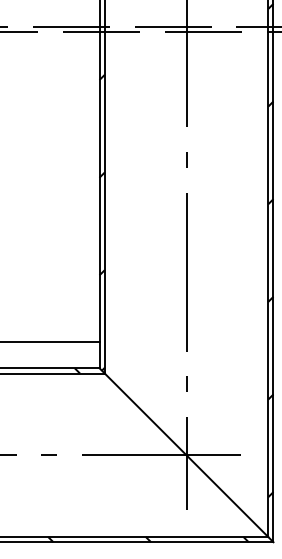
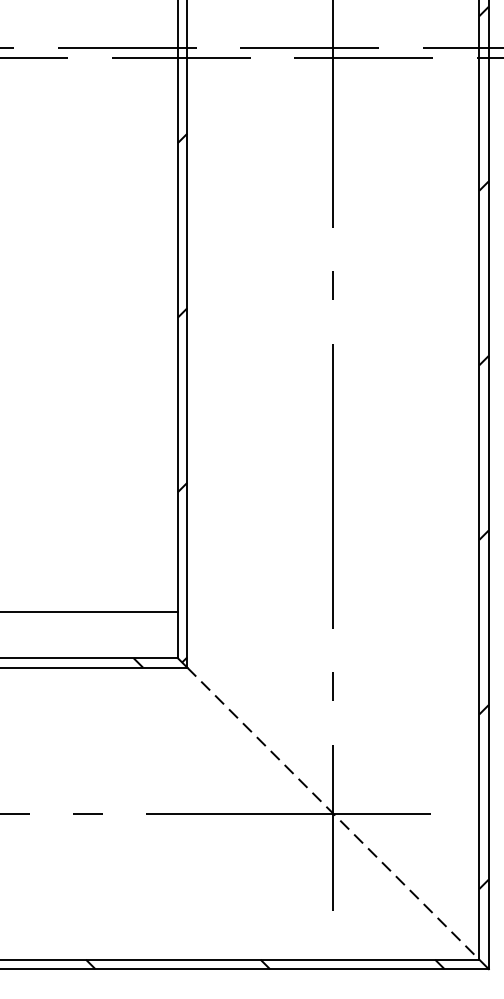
line: (186, 455) -> (333, 814), solid -> dashed

